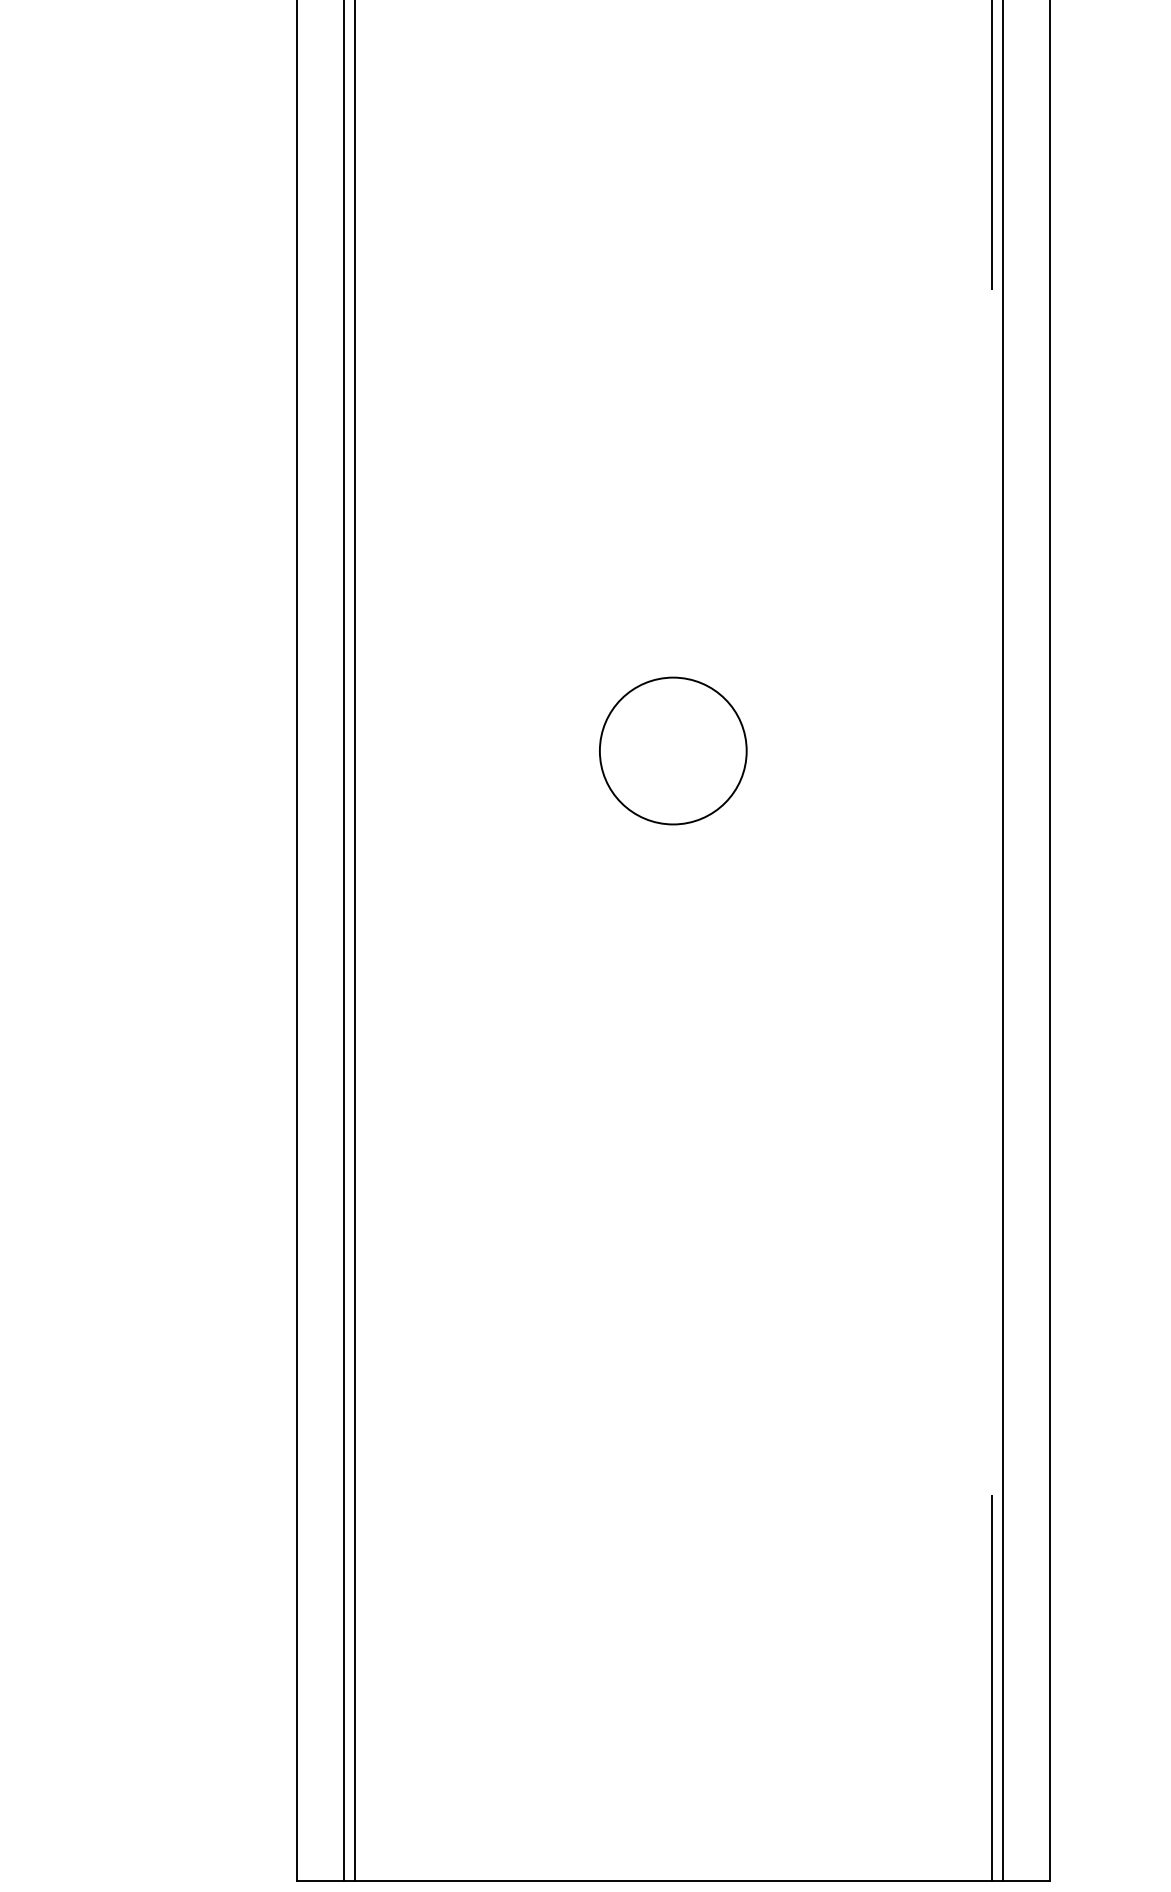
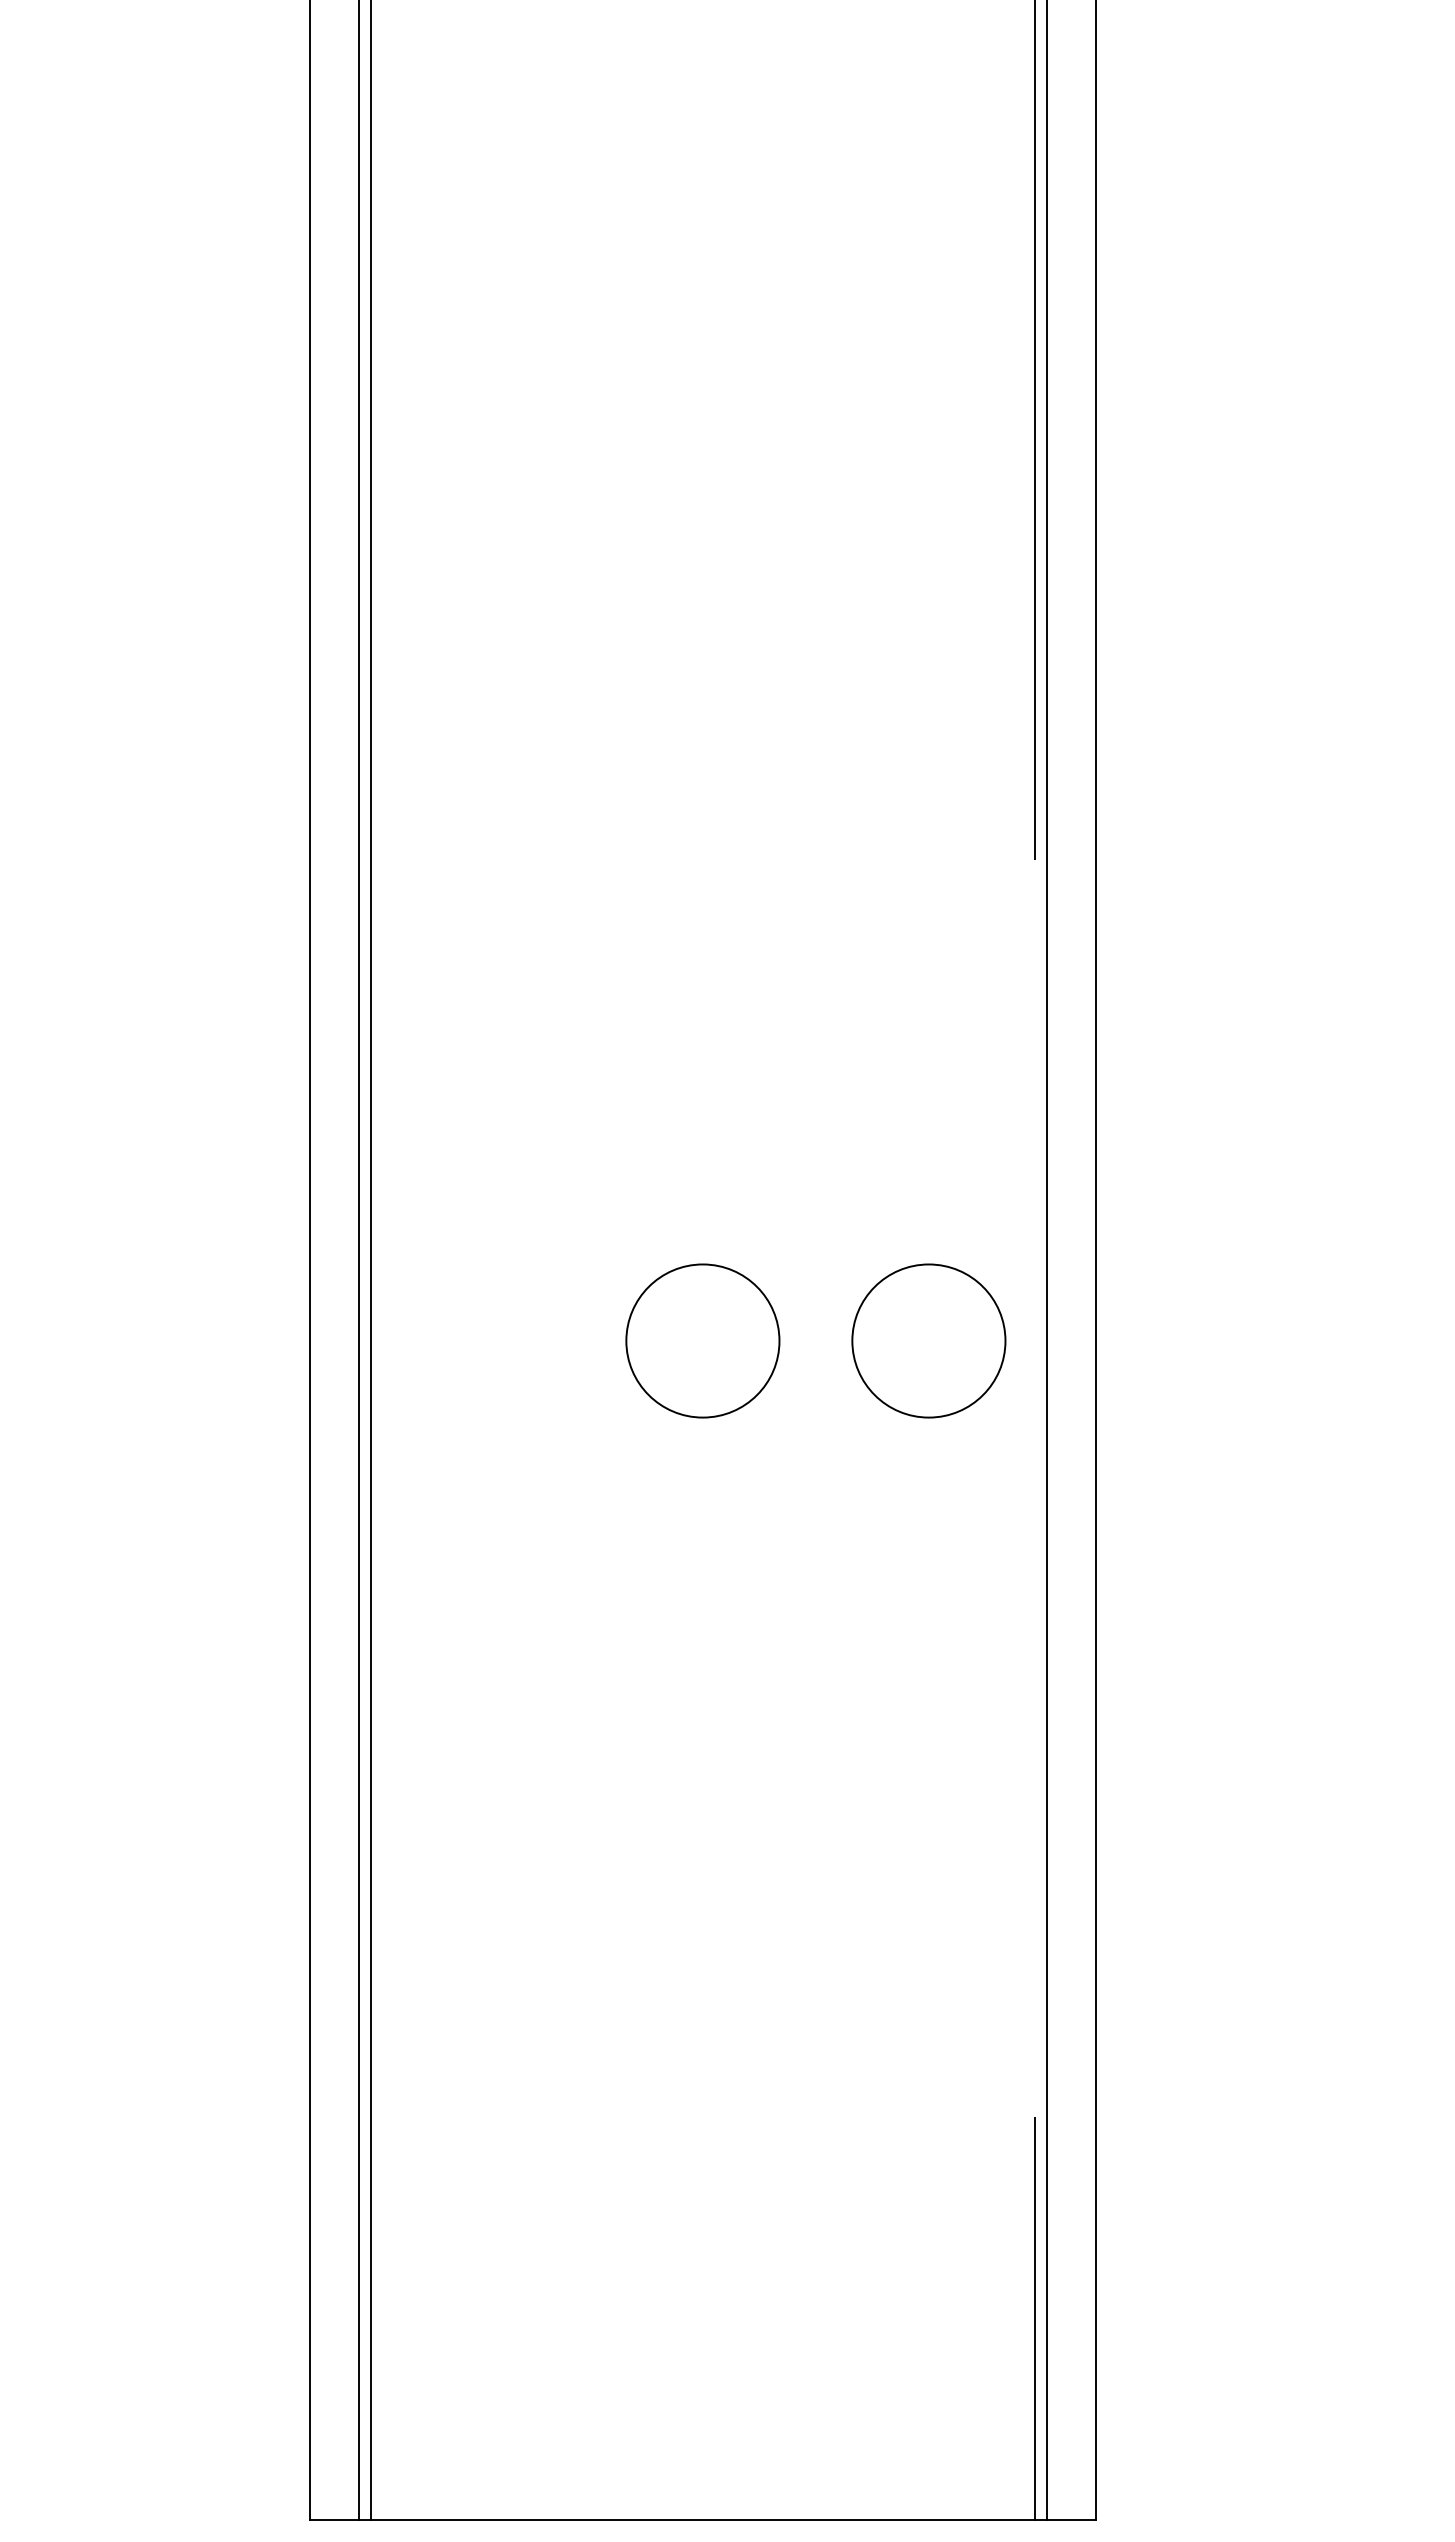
circle: (889, 750) -> (928, 1340), added

